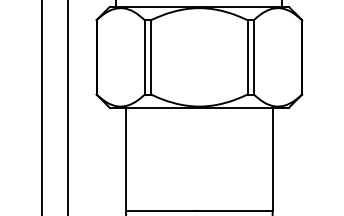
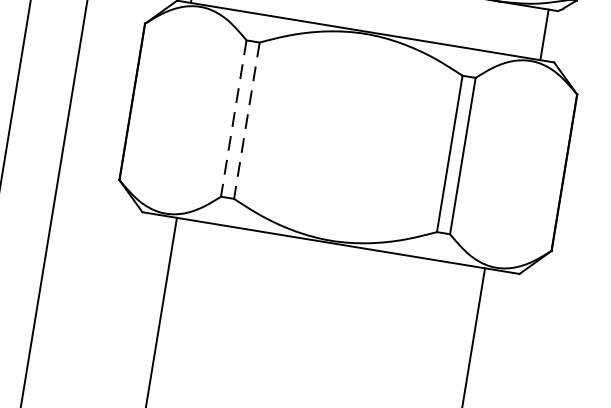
line: (144, 57) -> (233, 118), solid -> dashed
line: (151, 57) -> (247, 121), solid -> dashed

